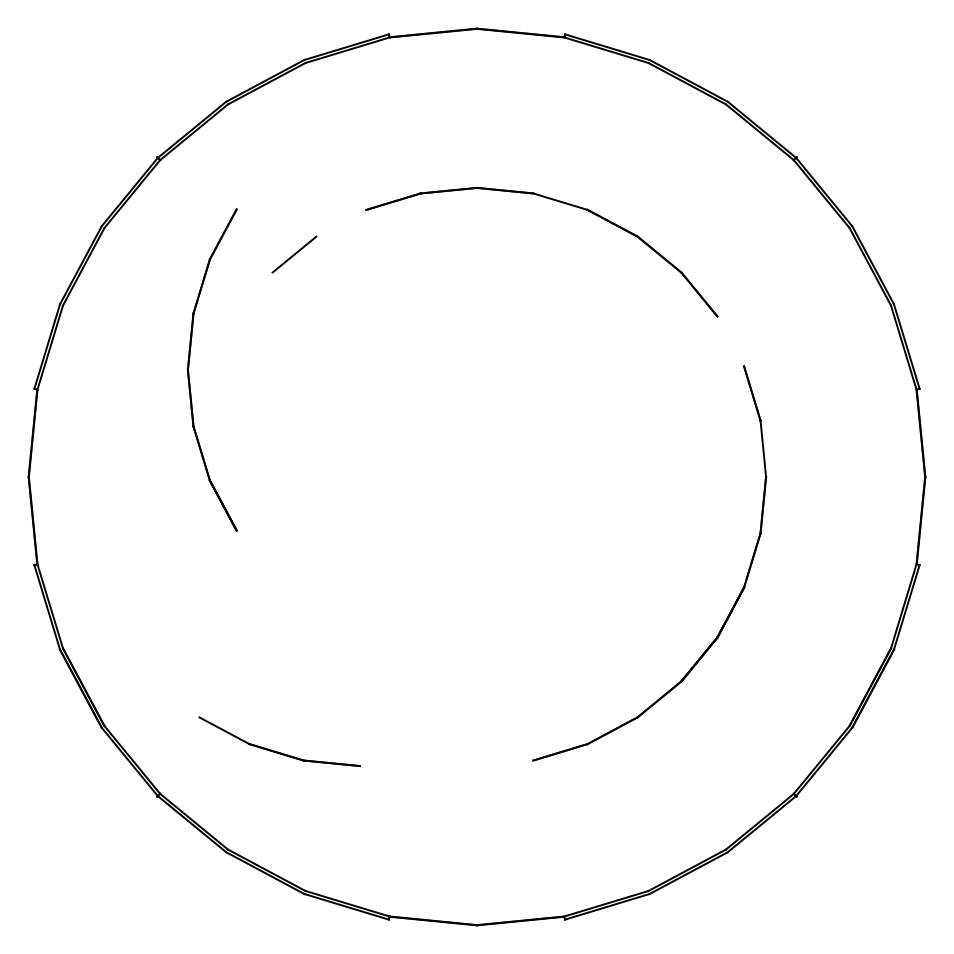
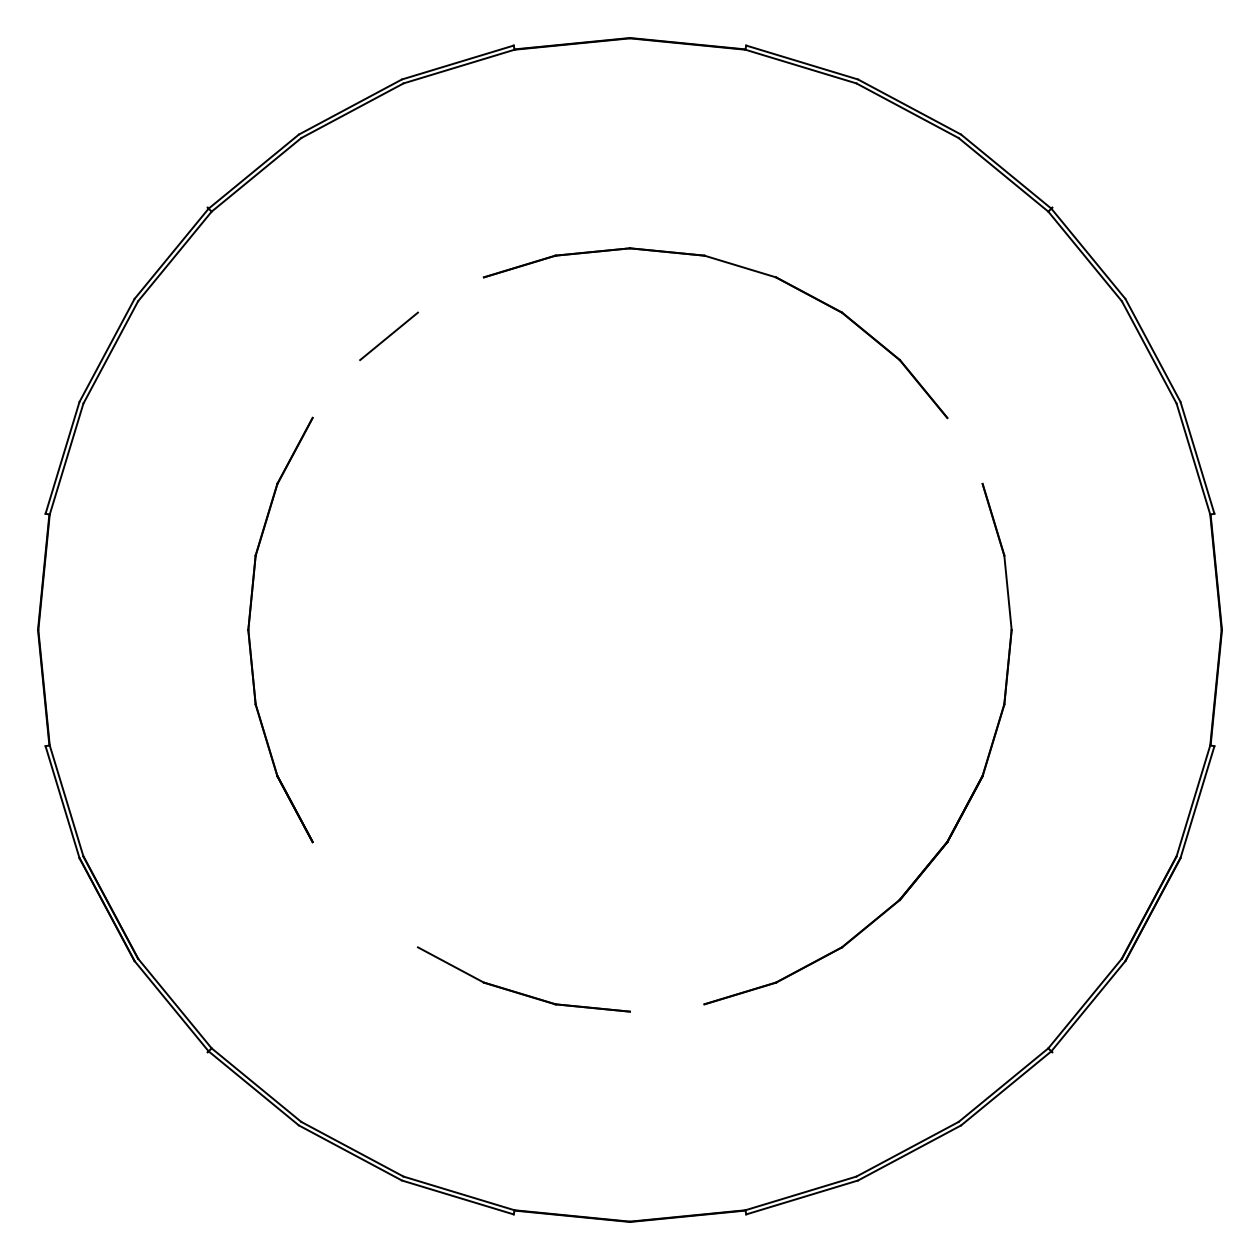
part: (189, 367) -> (250, 626), moved
part: (278, 751) -> (522, 992), moved

